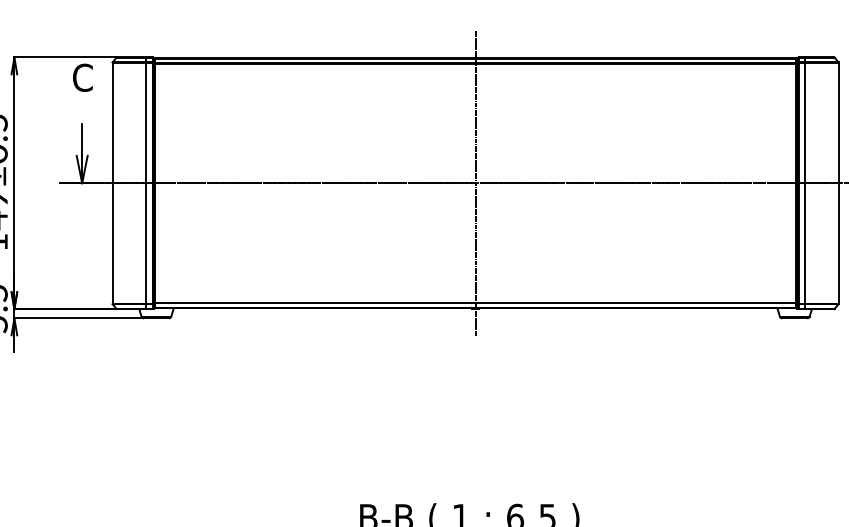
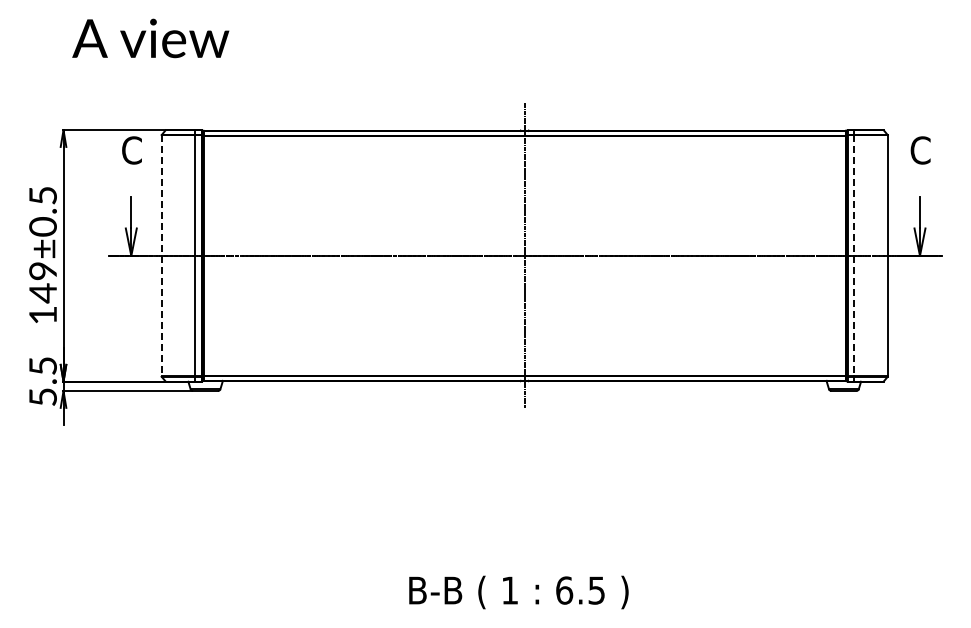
line: (112, 182) -> (161, 255), solid -> dashed
line: (805, 182) -> (854, 255), solid -> dashed

